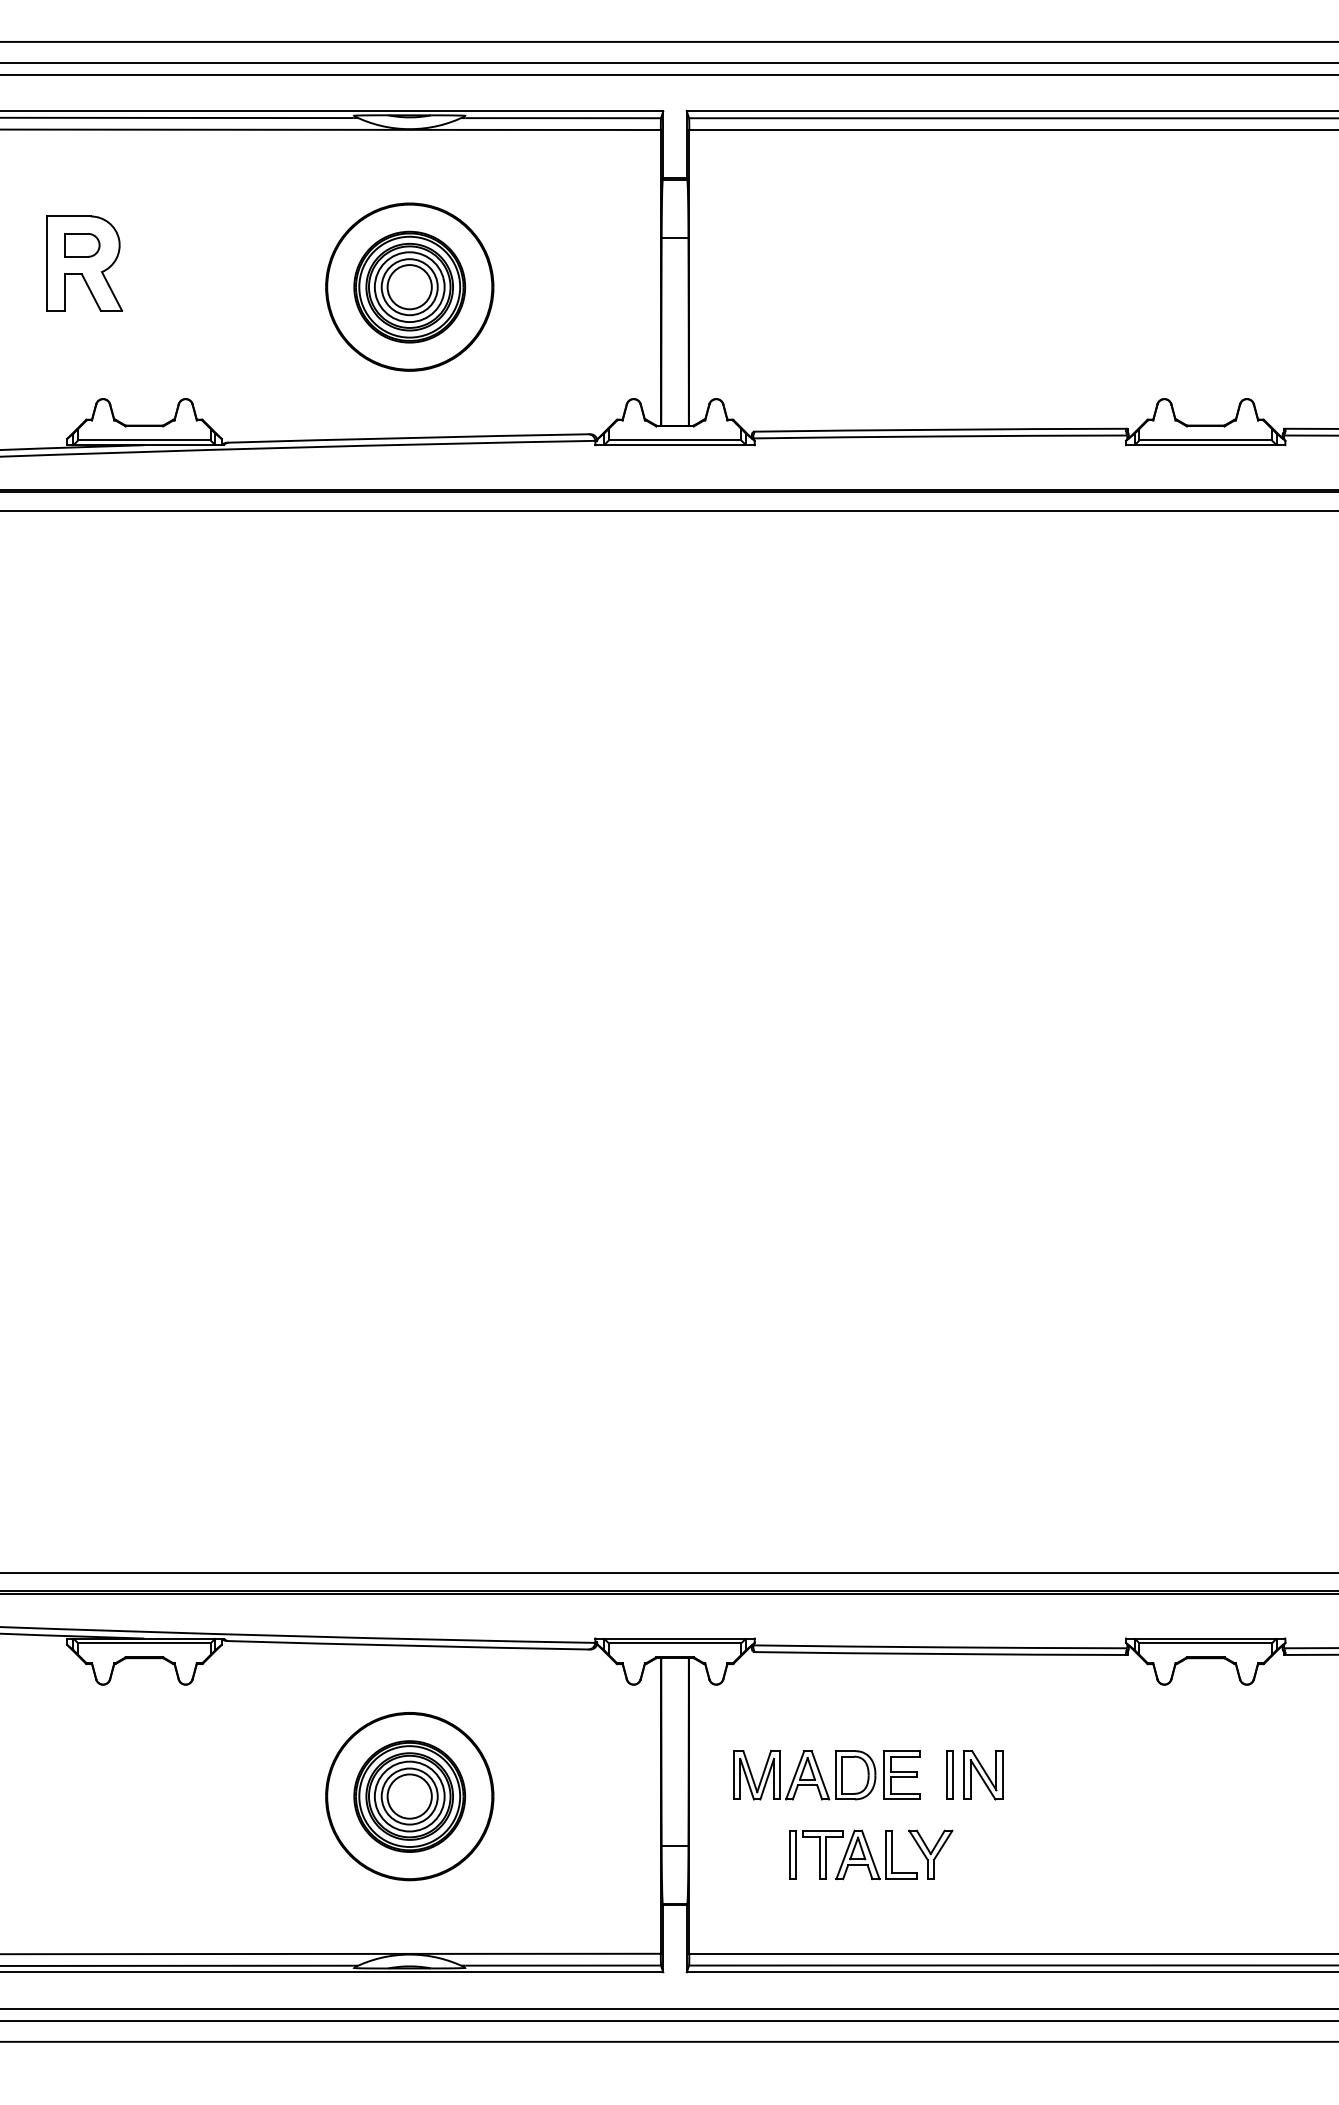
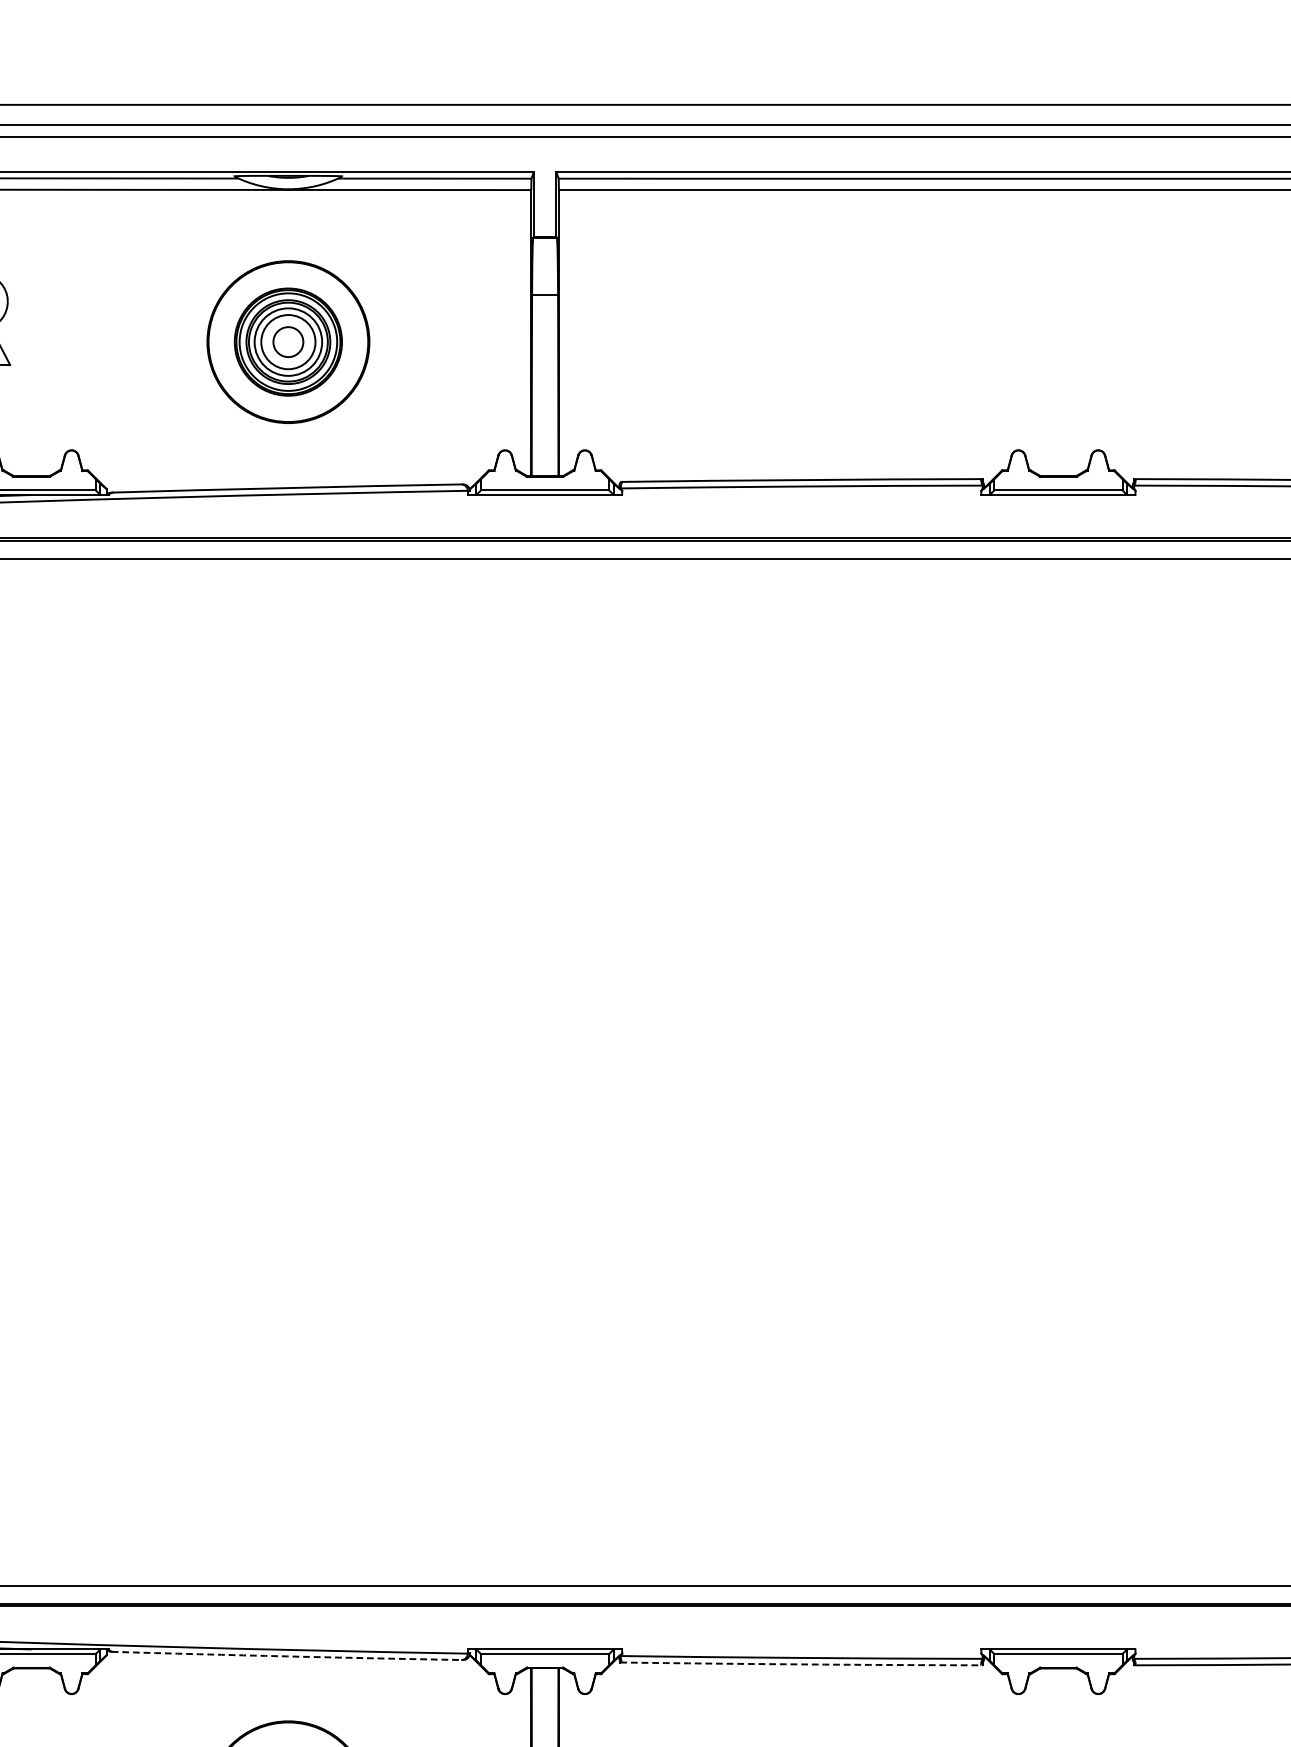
circle: (409, 287) -> (288, 342), size x0.7
arc: (408, 1645) -> (287, 1656), solid -> dashed
arc: (940, 1654) -> (801, 1664), solid -> dashed

